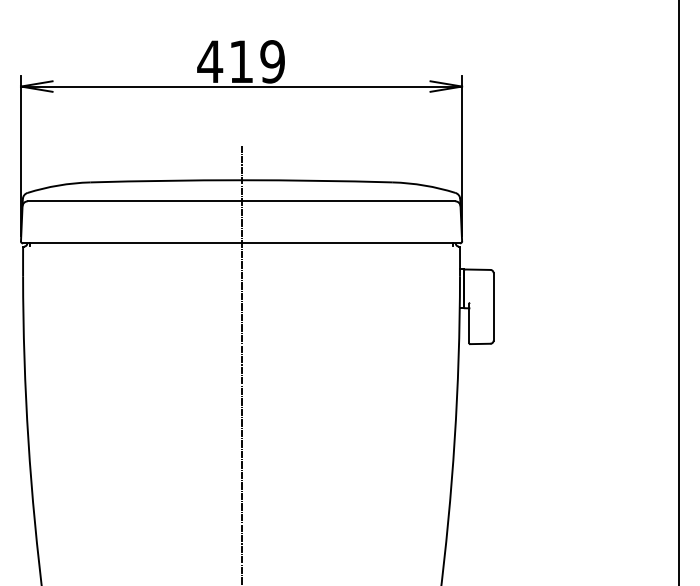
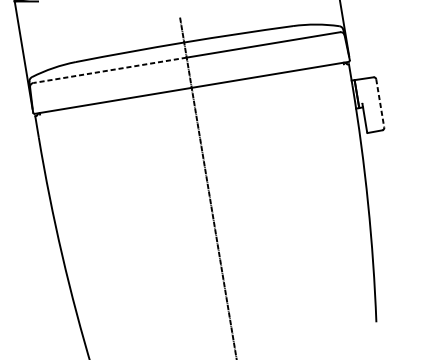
line: (134, 201) -> (109, 70), solid -> dashed
line: (493, 306) -> (380, 103), solid -> dashed

